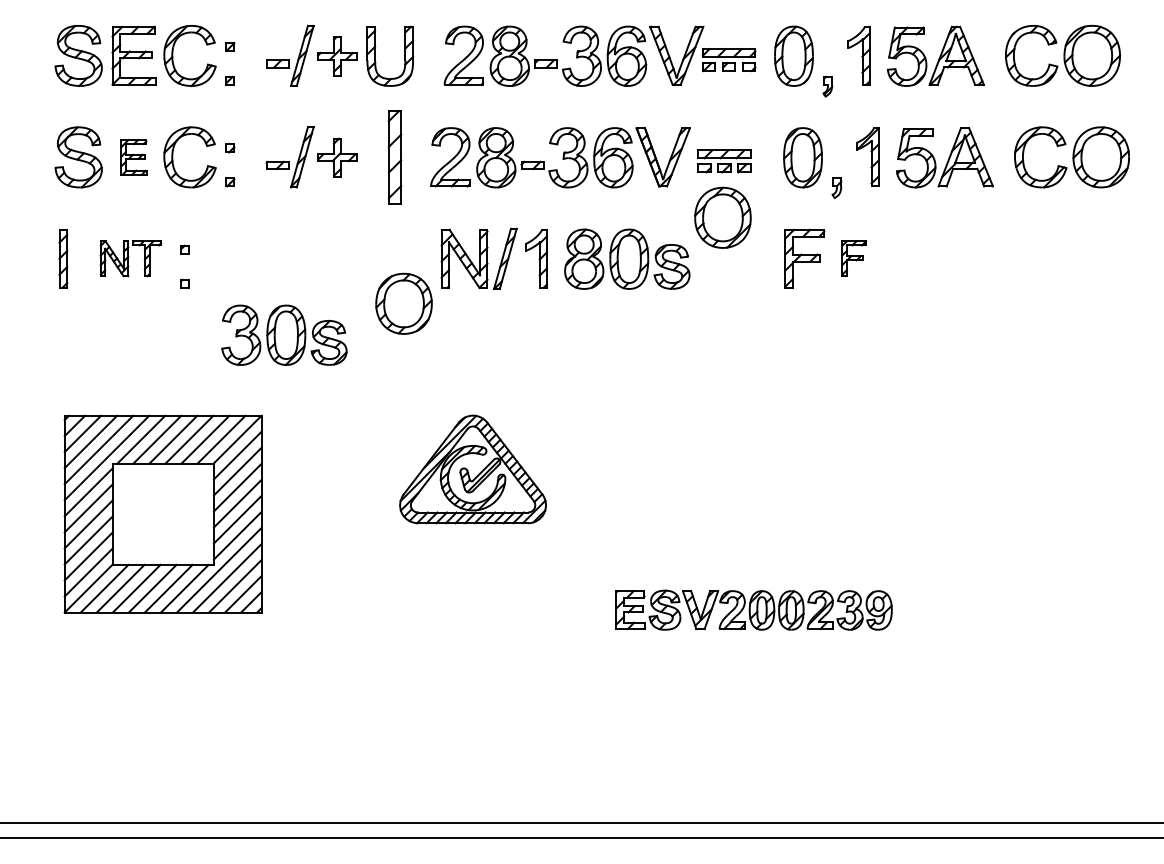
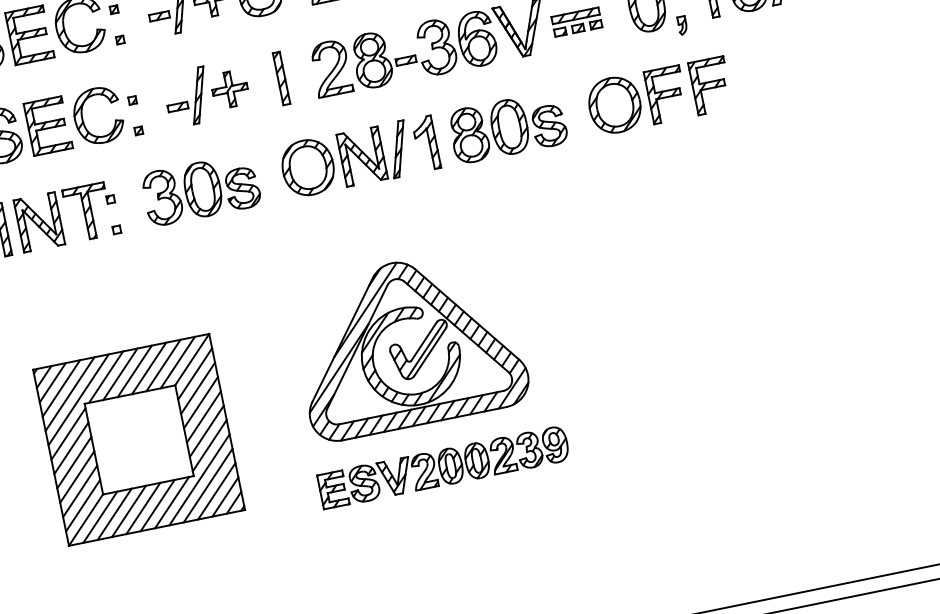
part: (394, 156) -> (280, 77), size x0.62
part: (133, 157) -> (47, 126), size x1.67
part: (722, 217) -> (614, 105), moved
part: (130, 258) -> (63, 217), size x1.67
part: (853, 258) -> (710, 85), size x1.67
part: (403, 303) -> (307, 167), moved
part: (284, 334) -> (201, 189), moved
part: (472, 469) -> (407, 343), size x1.67
part: (753, 609) -> (443, 466), moved

